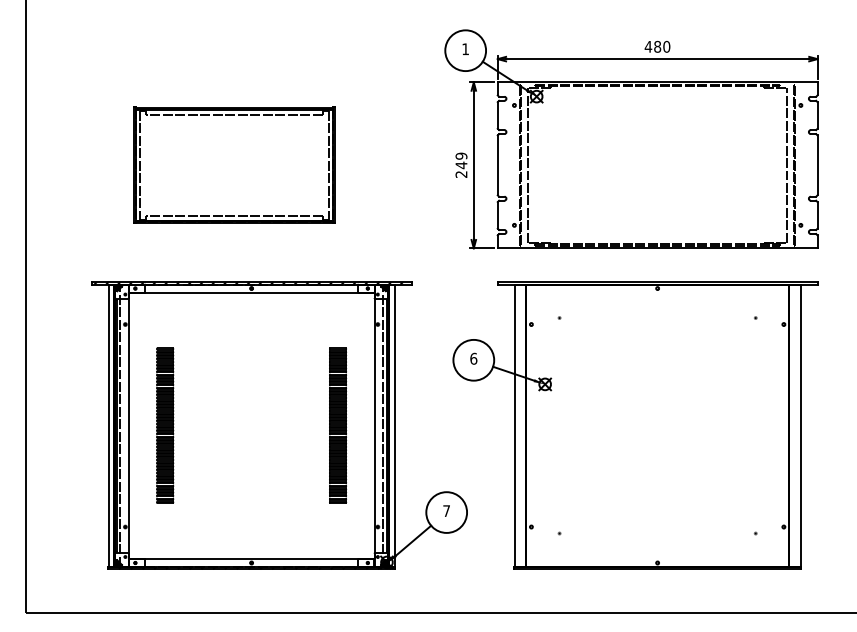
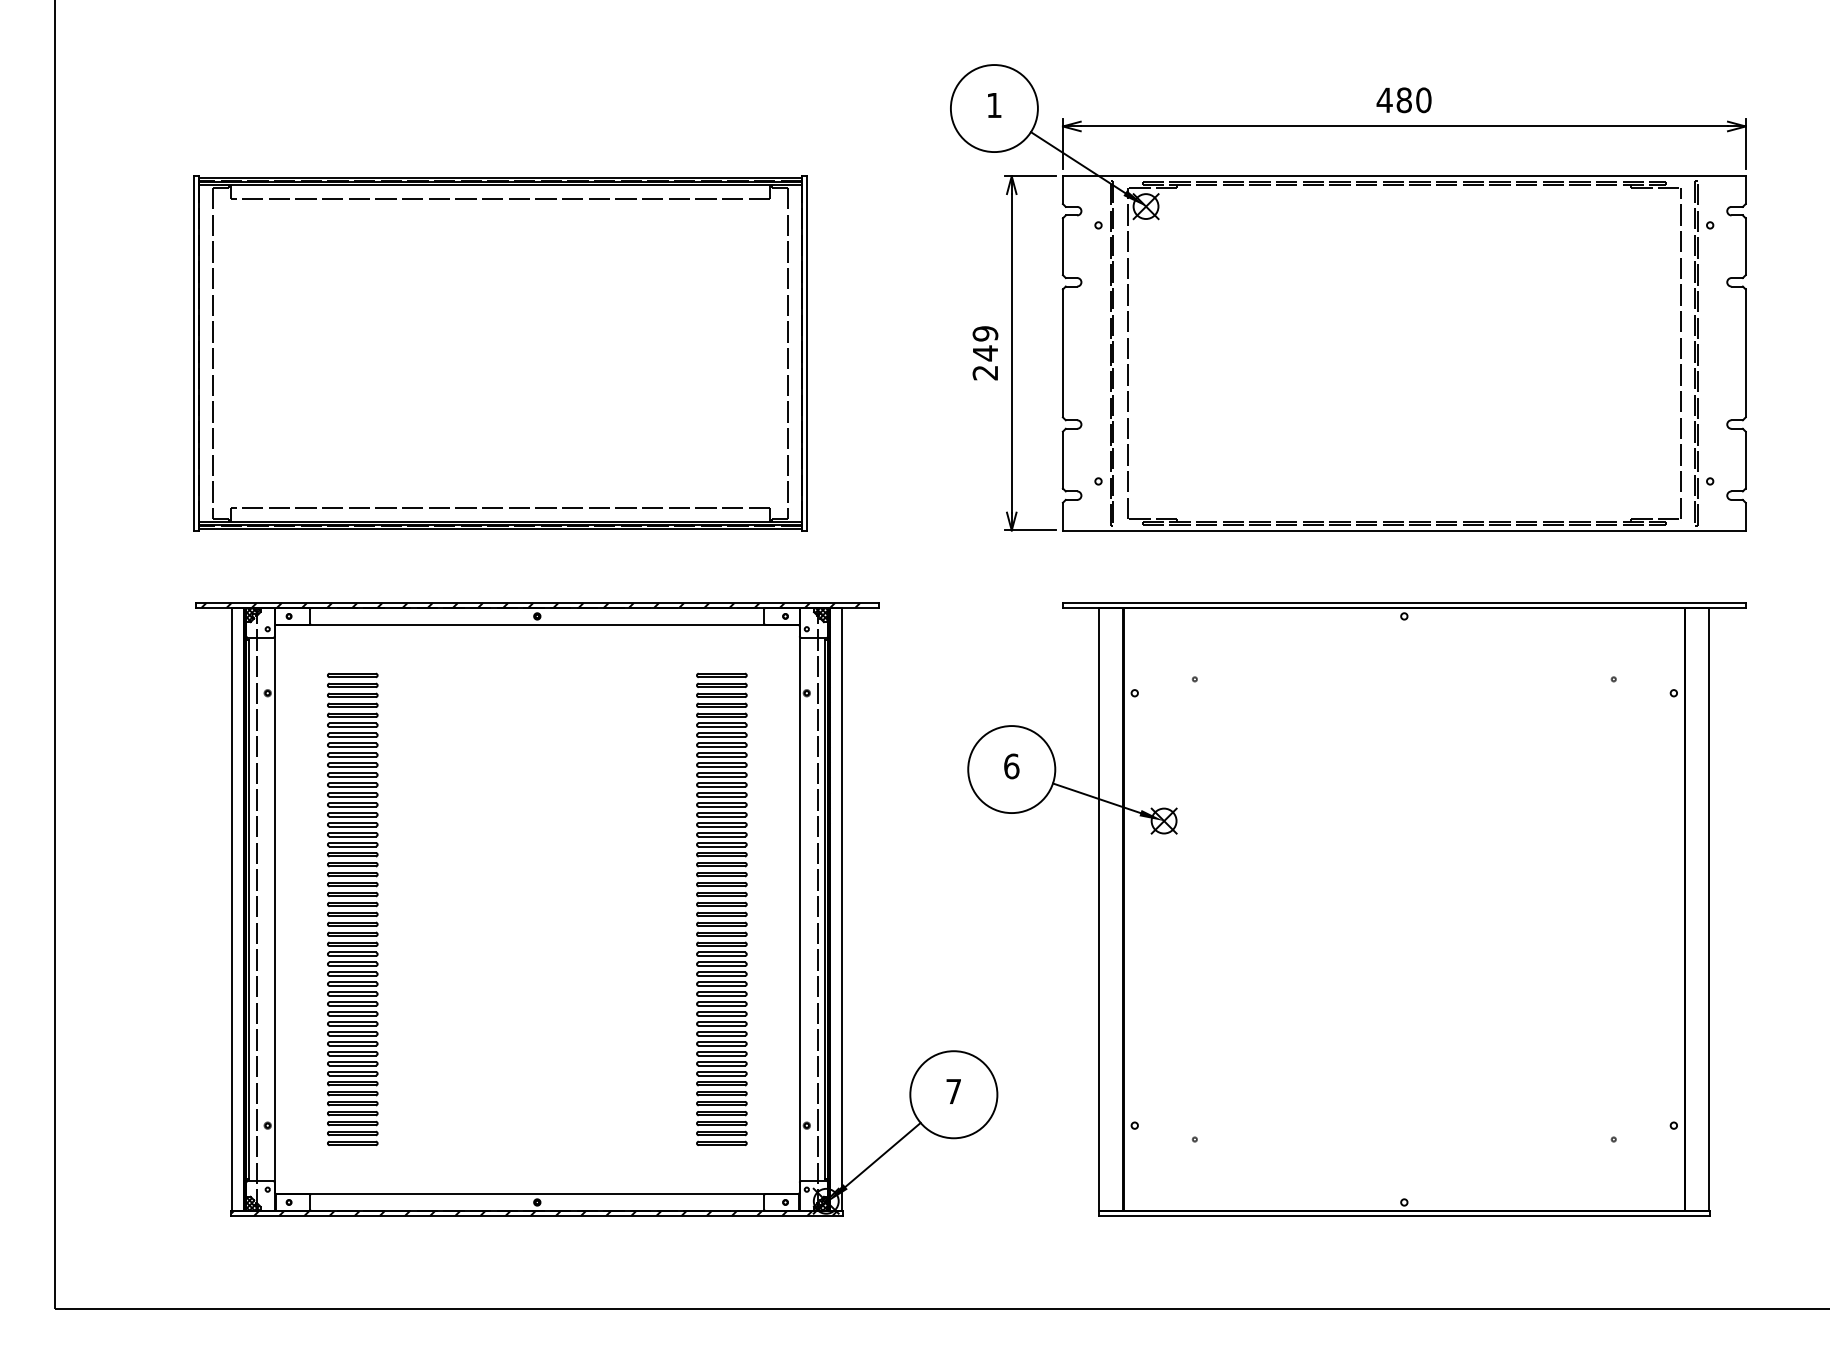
part: (234, 164) -> (500, 351), size x1.43
part: (164, 425) -> (351, 908), size x1.43
part: (337, 425) -> (720, 908), size x1.43

